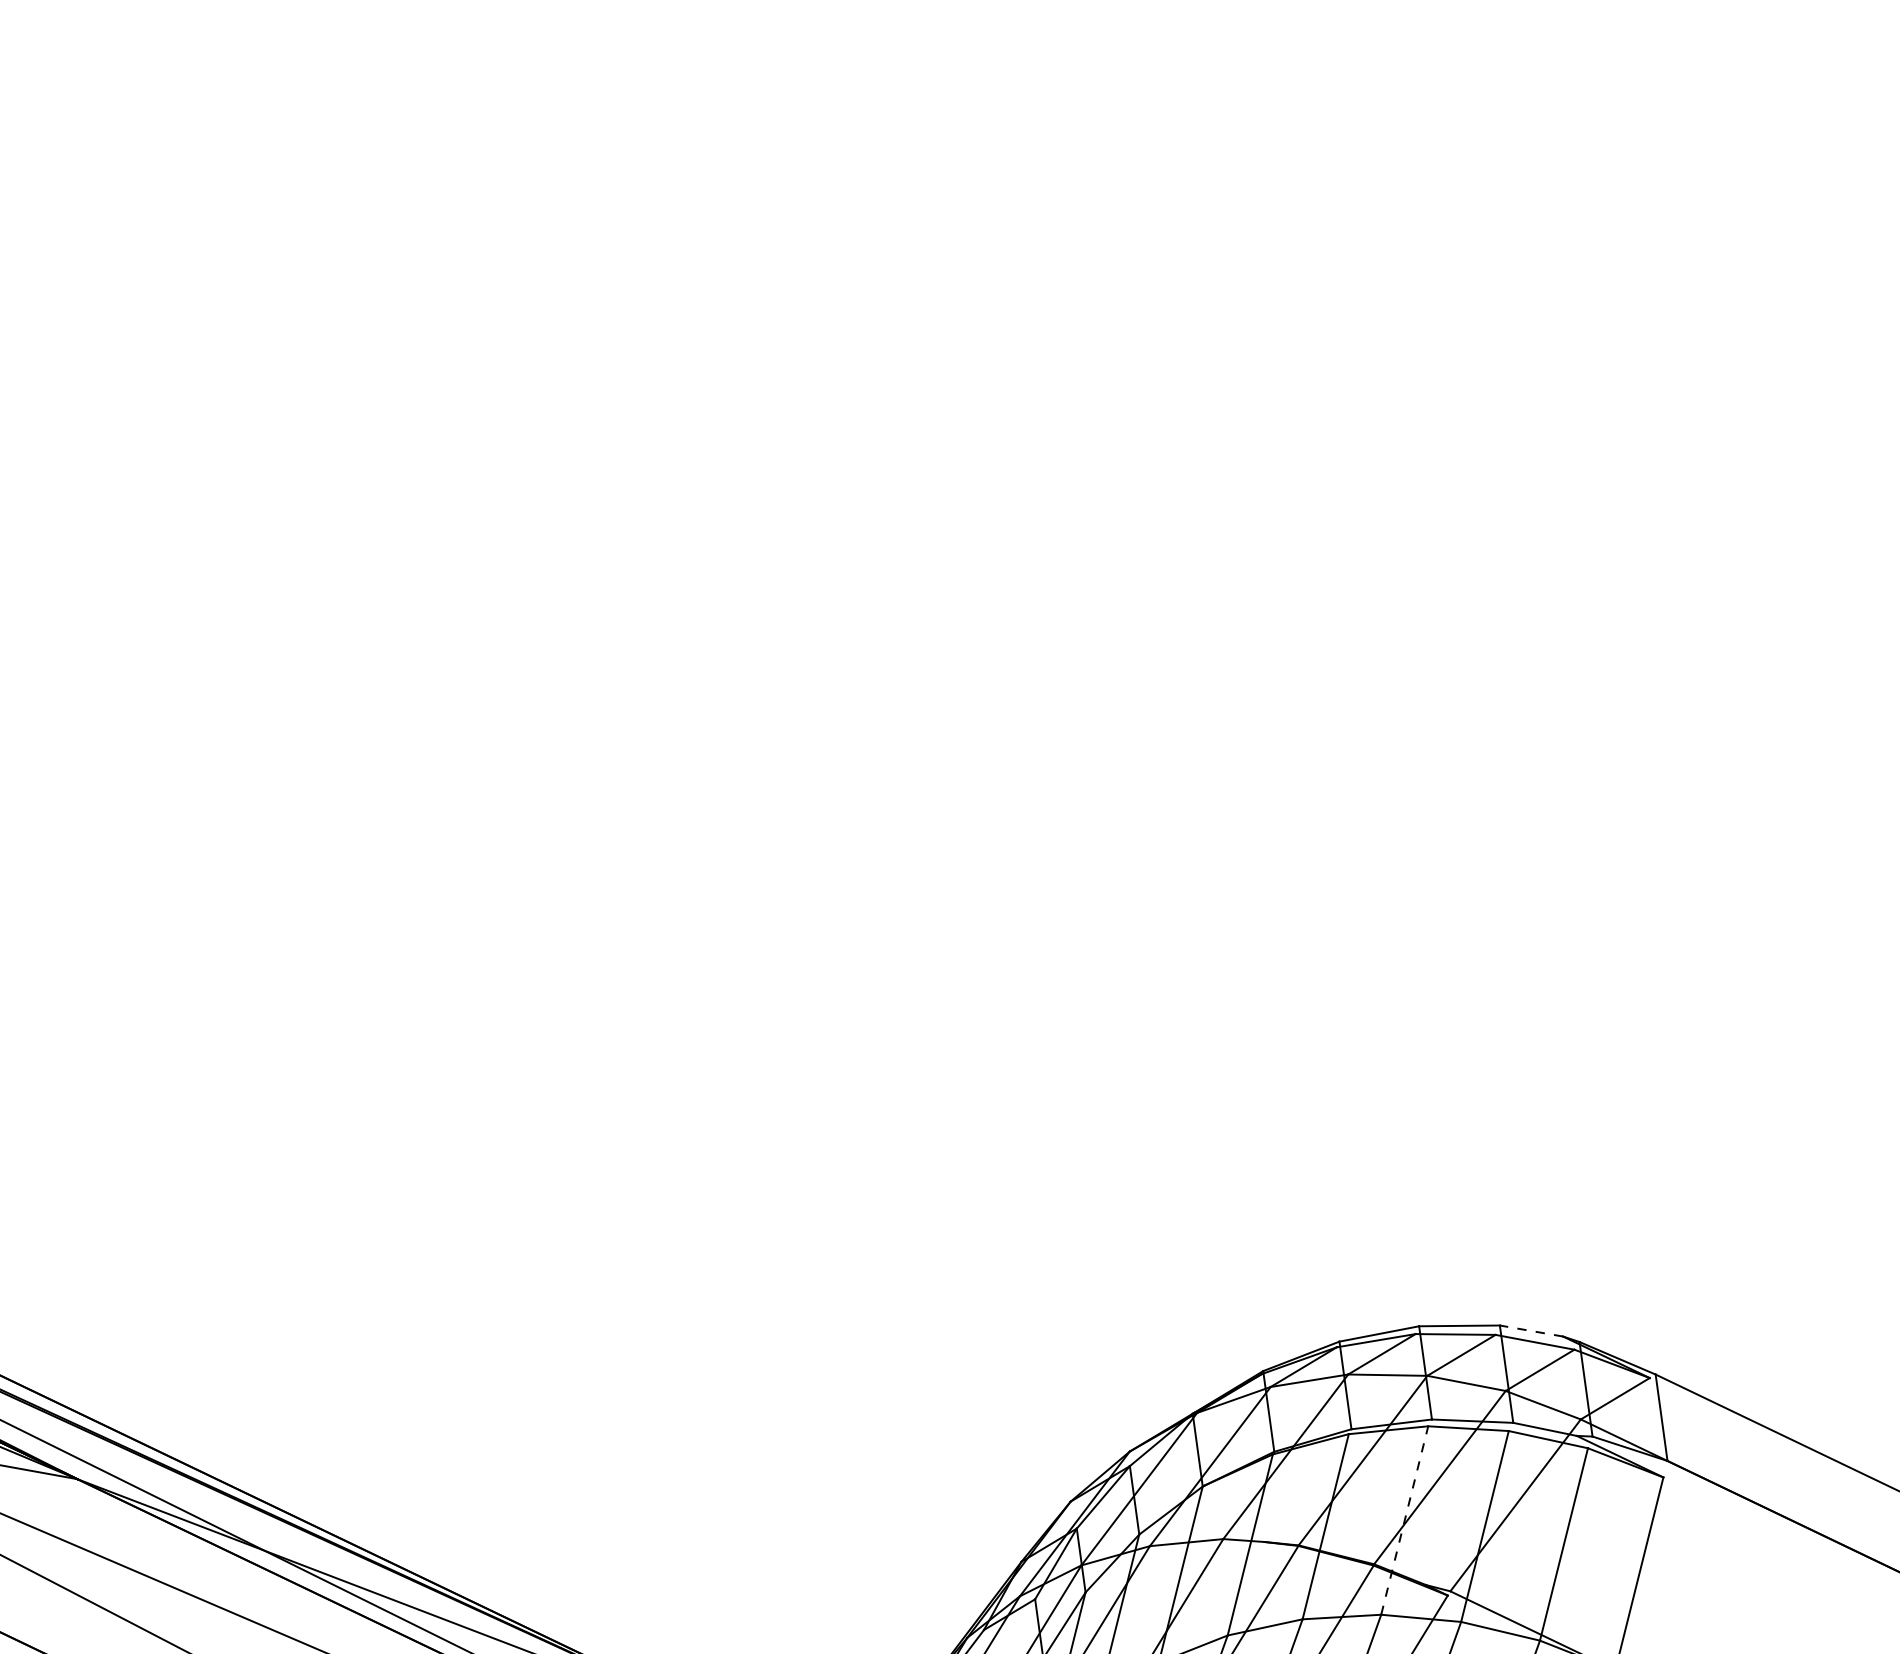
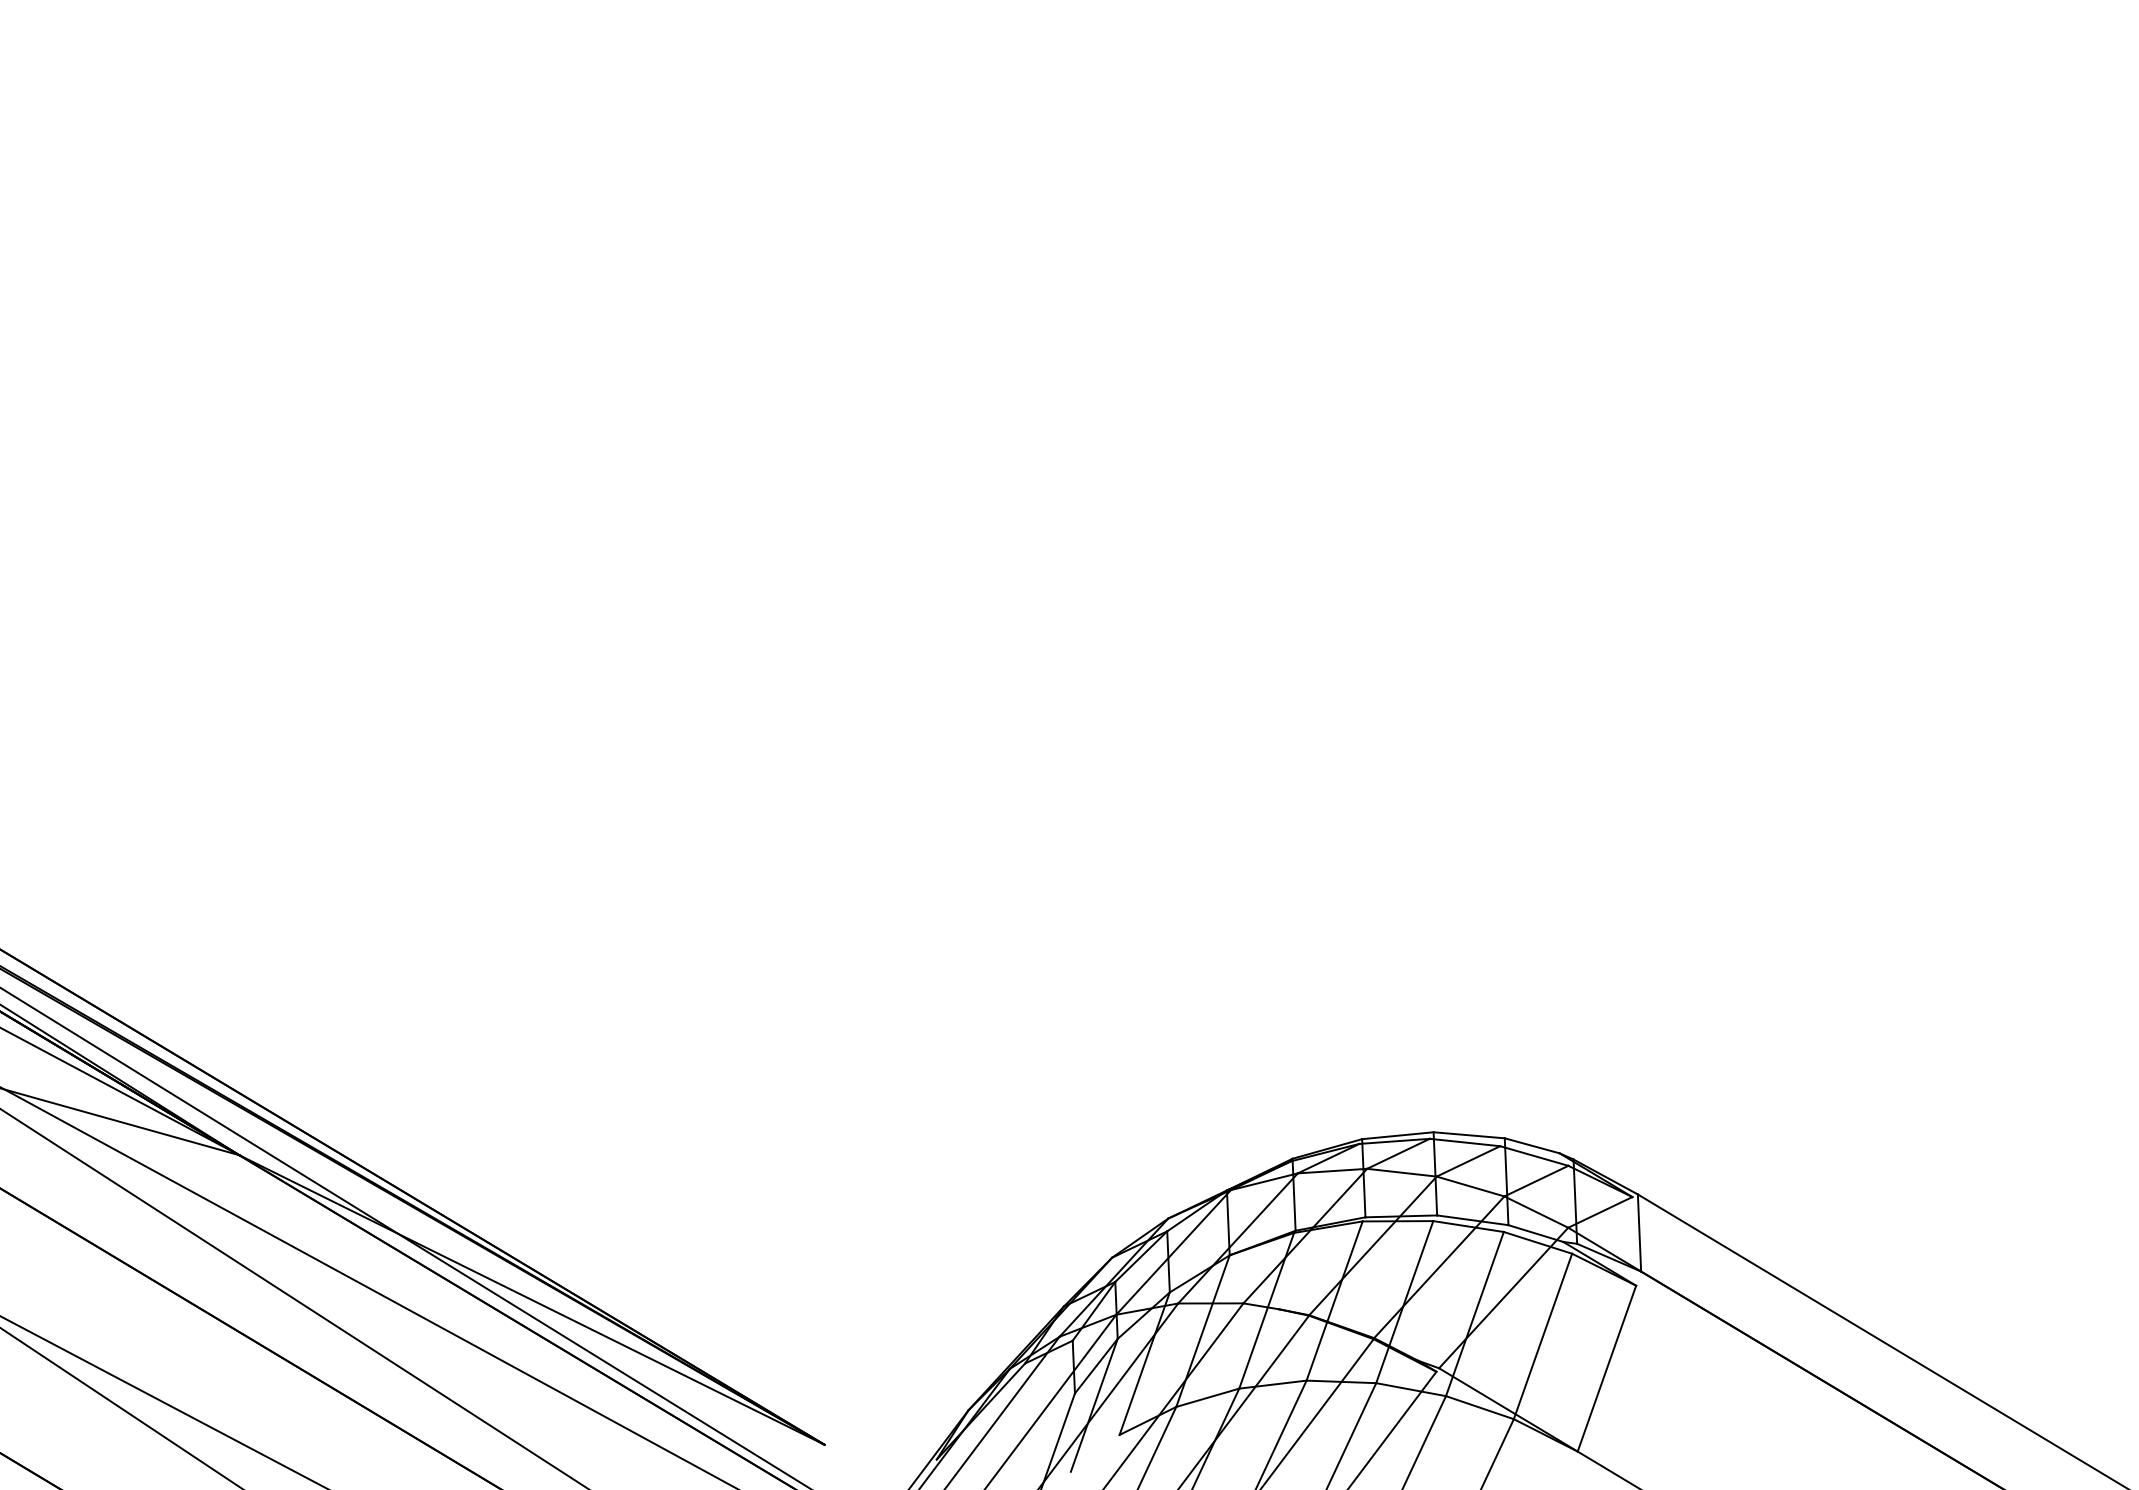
line: (1530, 1330) -> (1531, 1145), dashed -> solid
line: (1404, 1520) -> (1404, 1302), dashed -> solid

